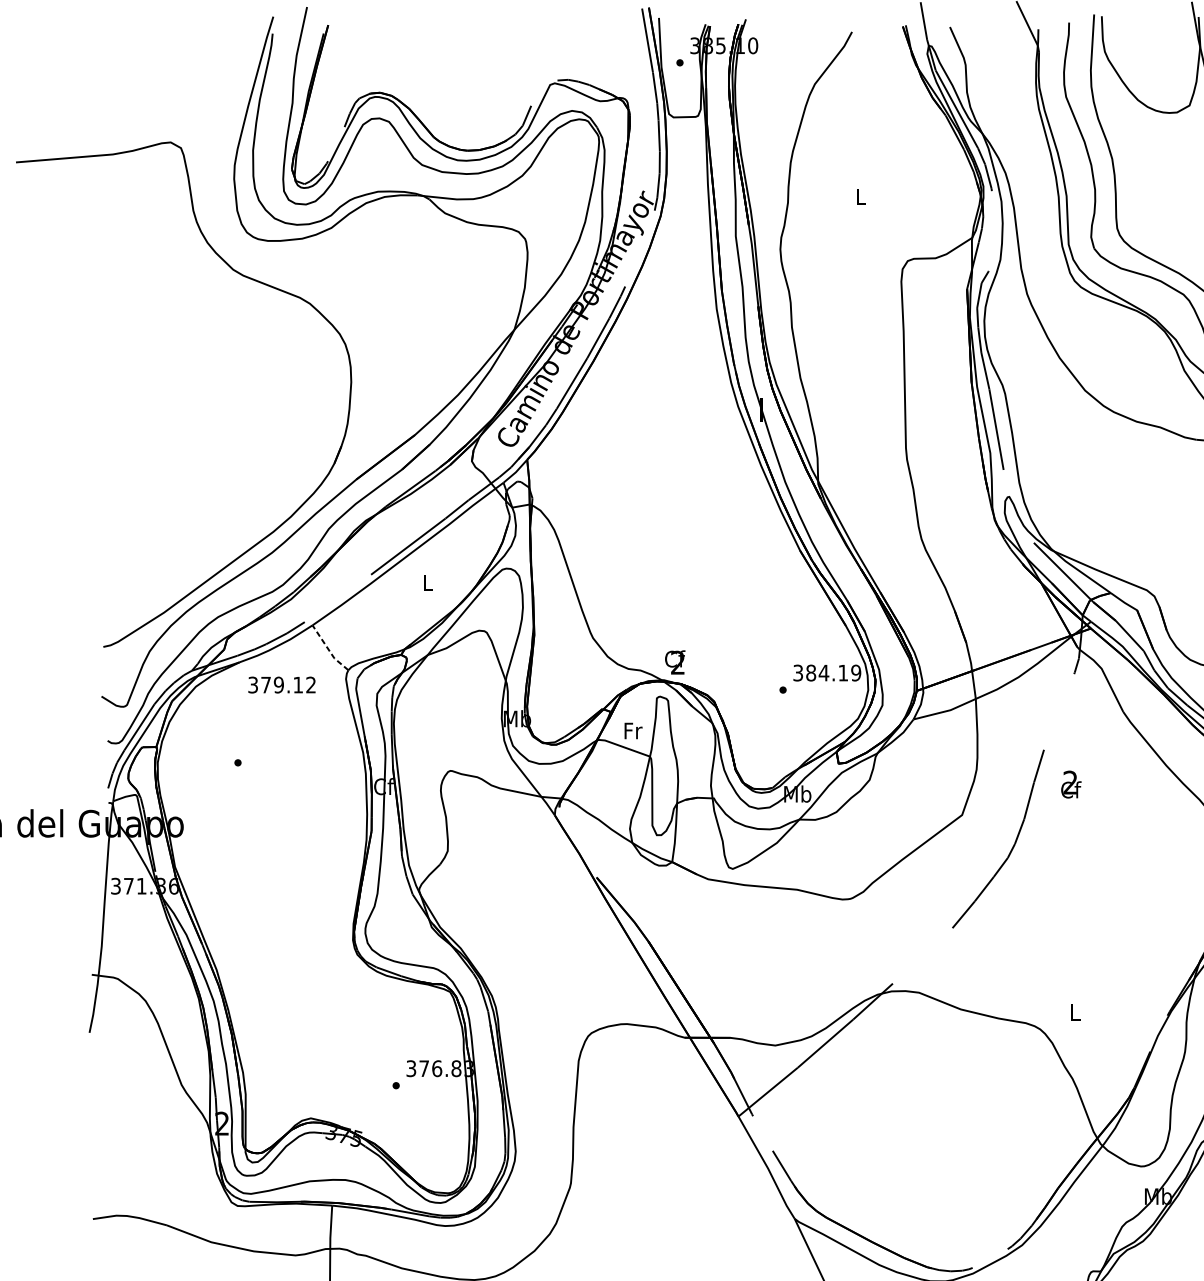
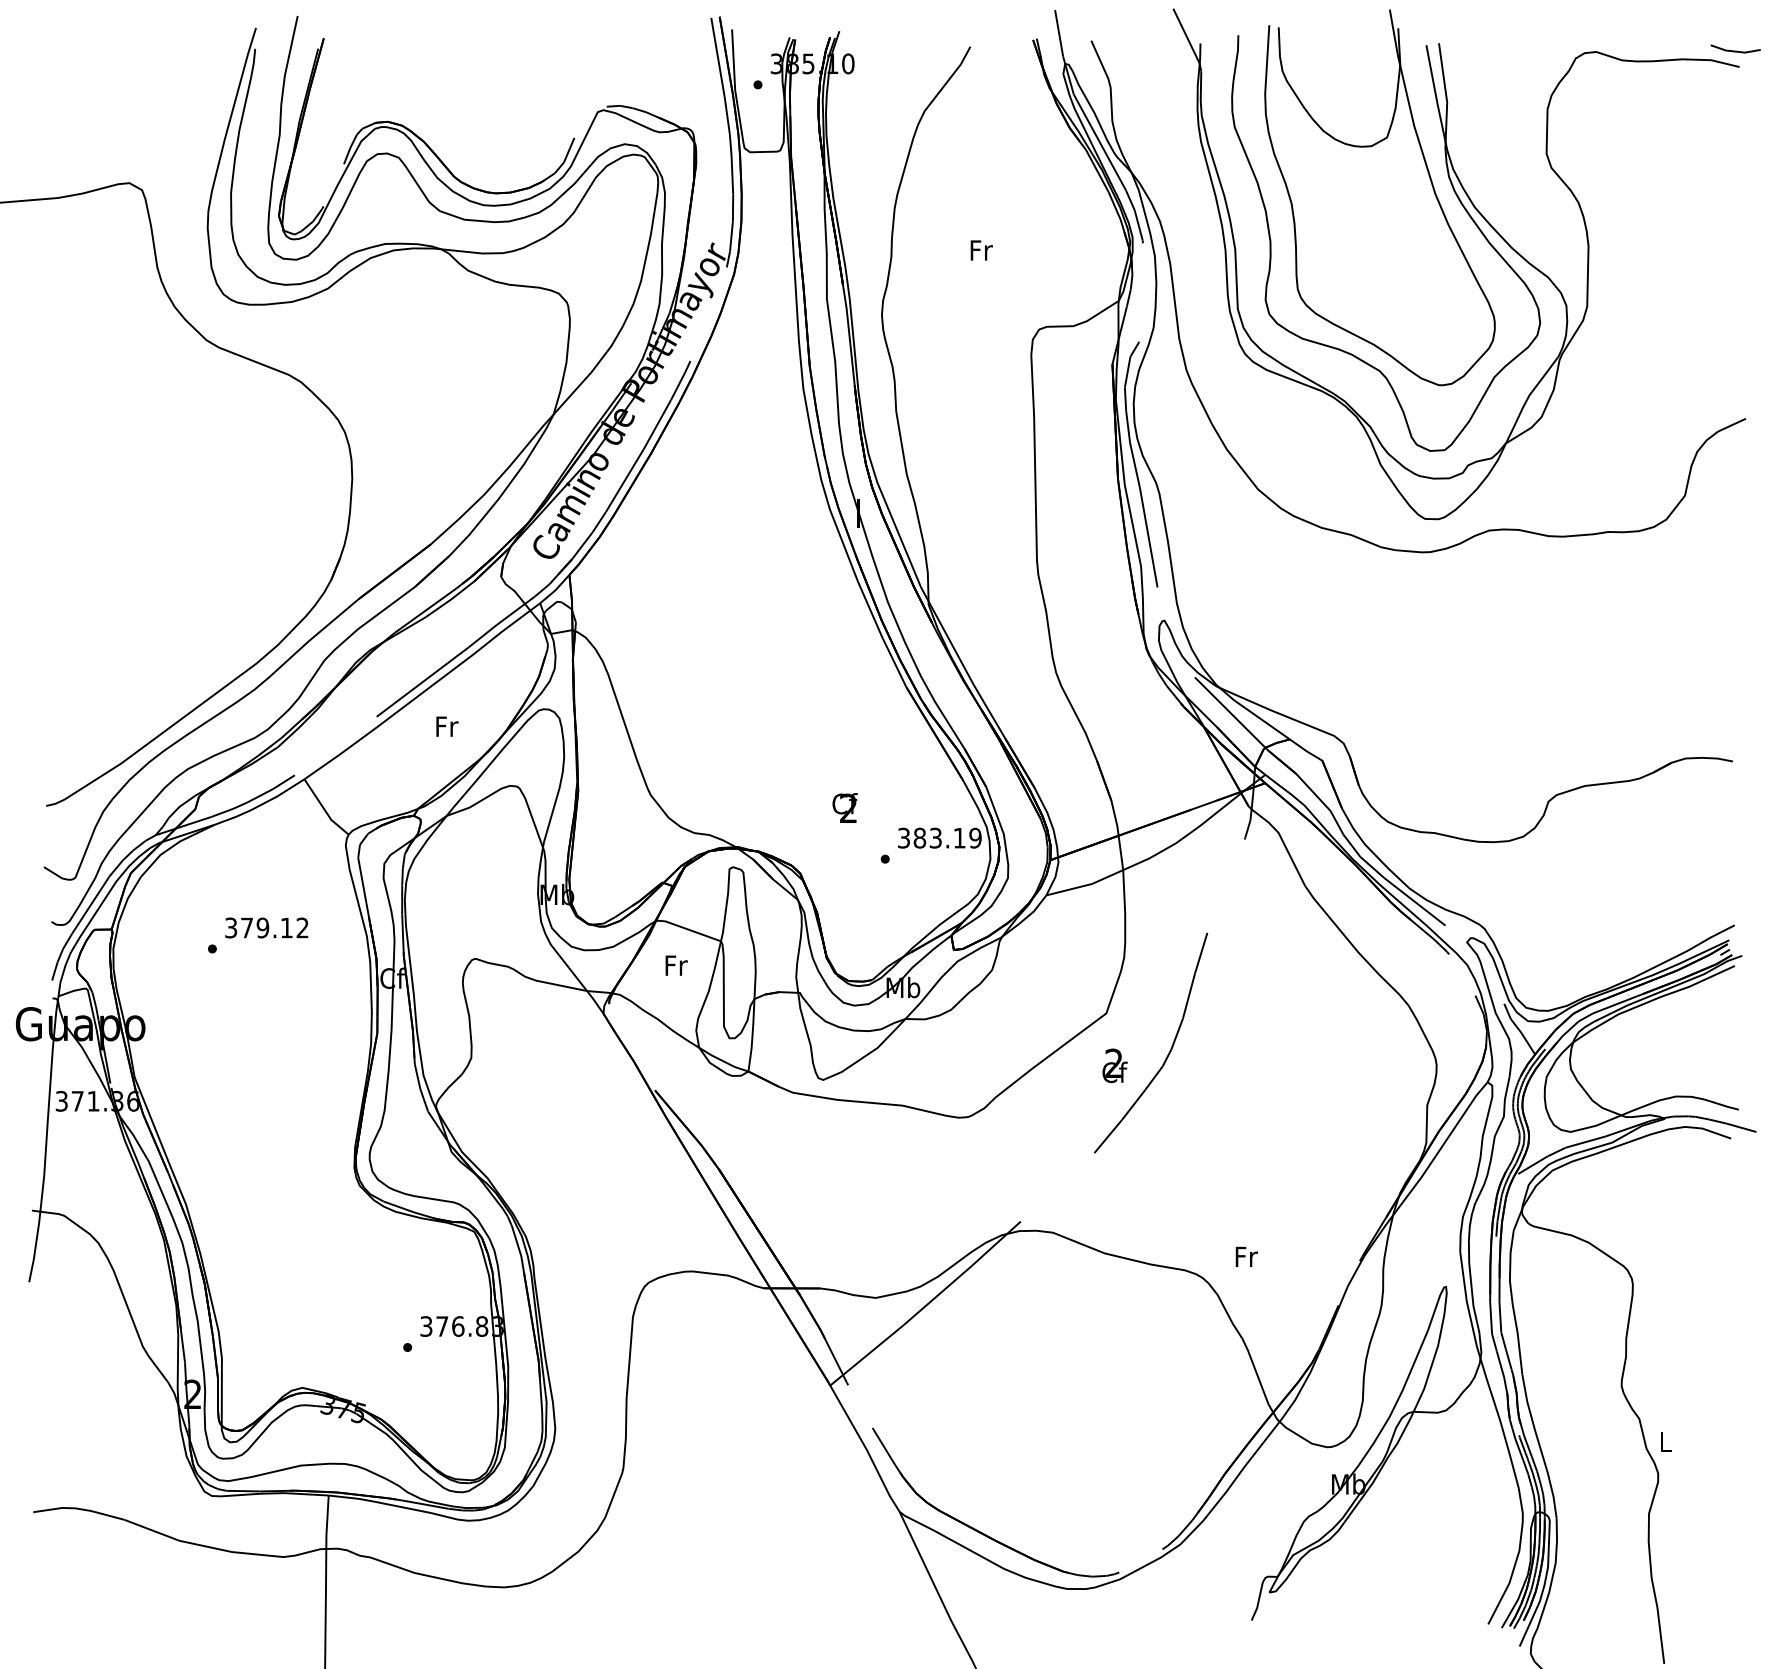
text: (861, 197) -> (981, 250), L -> Fr
text: (428, 582) -> (447, 726), L -> Fr
line: (328, 649) -> (324, 809), dashed -> solid
text: (674, 662) -> (844, 807), moved
text: (823, 672) -> (935, 837), 384.19 -> 383.19
text: (281, 684) -> (266, 927), moved
text: (633, 730) -> (676, 965), moved
text: (1070, 784) -> (1114, 1065), moved
text: (1075, 1011) -> (1246, 1256), L -> Fr

